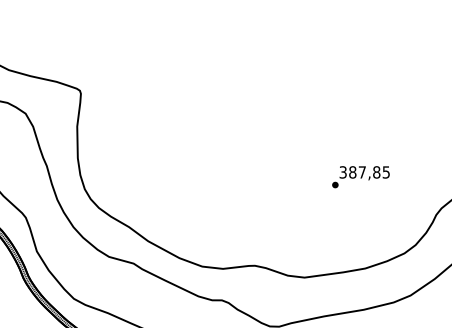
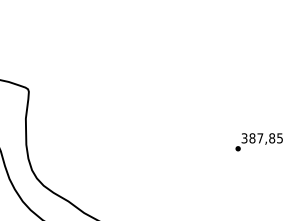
text: (360, 177) -> (258, 142), moved

